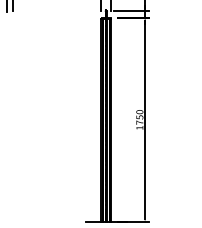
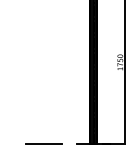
line: (44, 221) -> (43, 143), added

